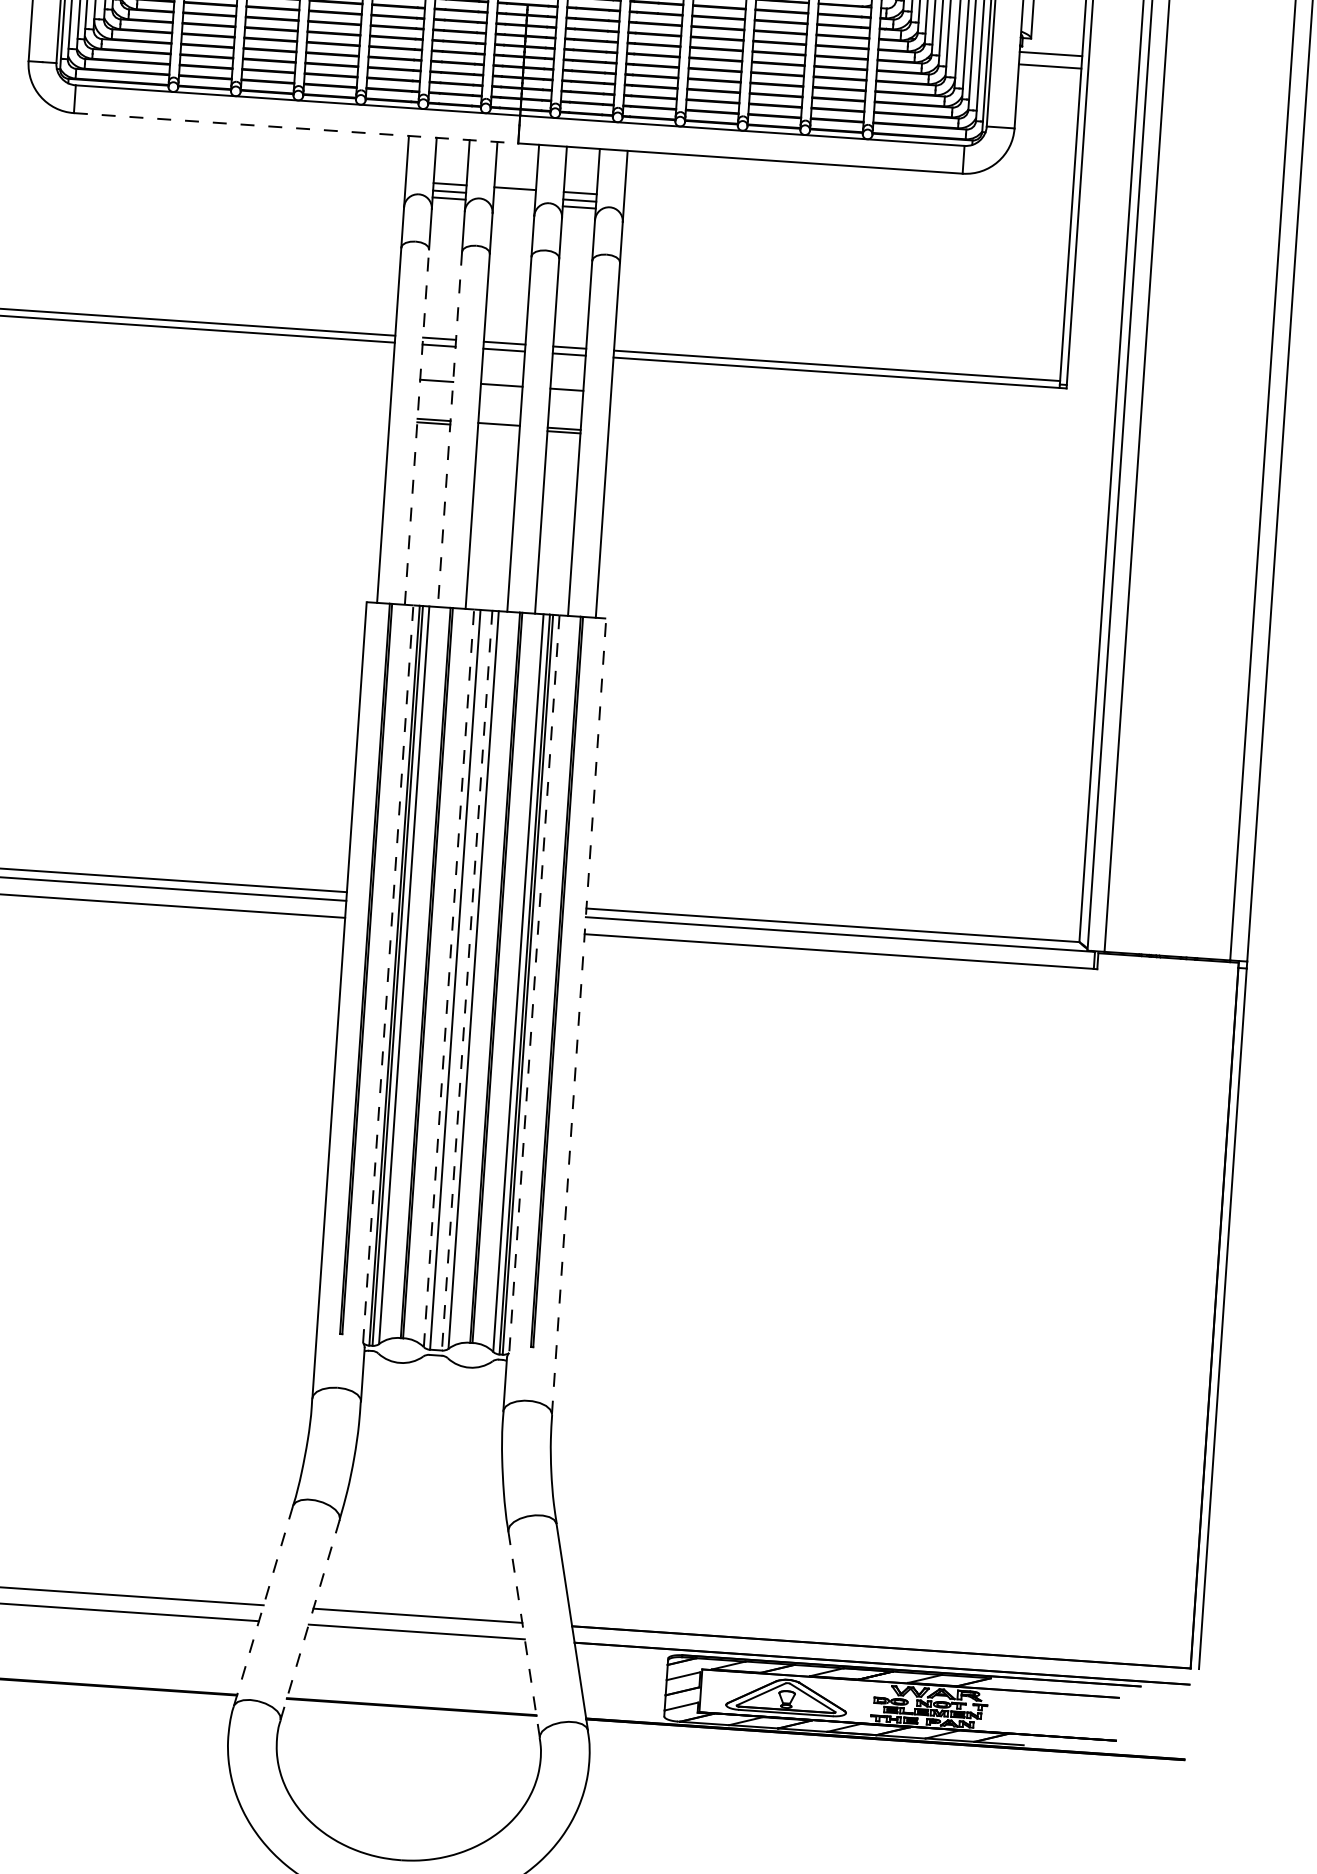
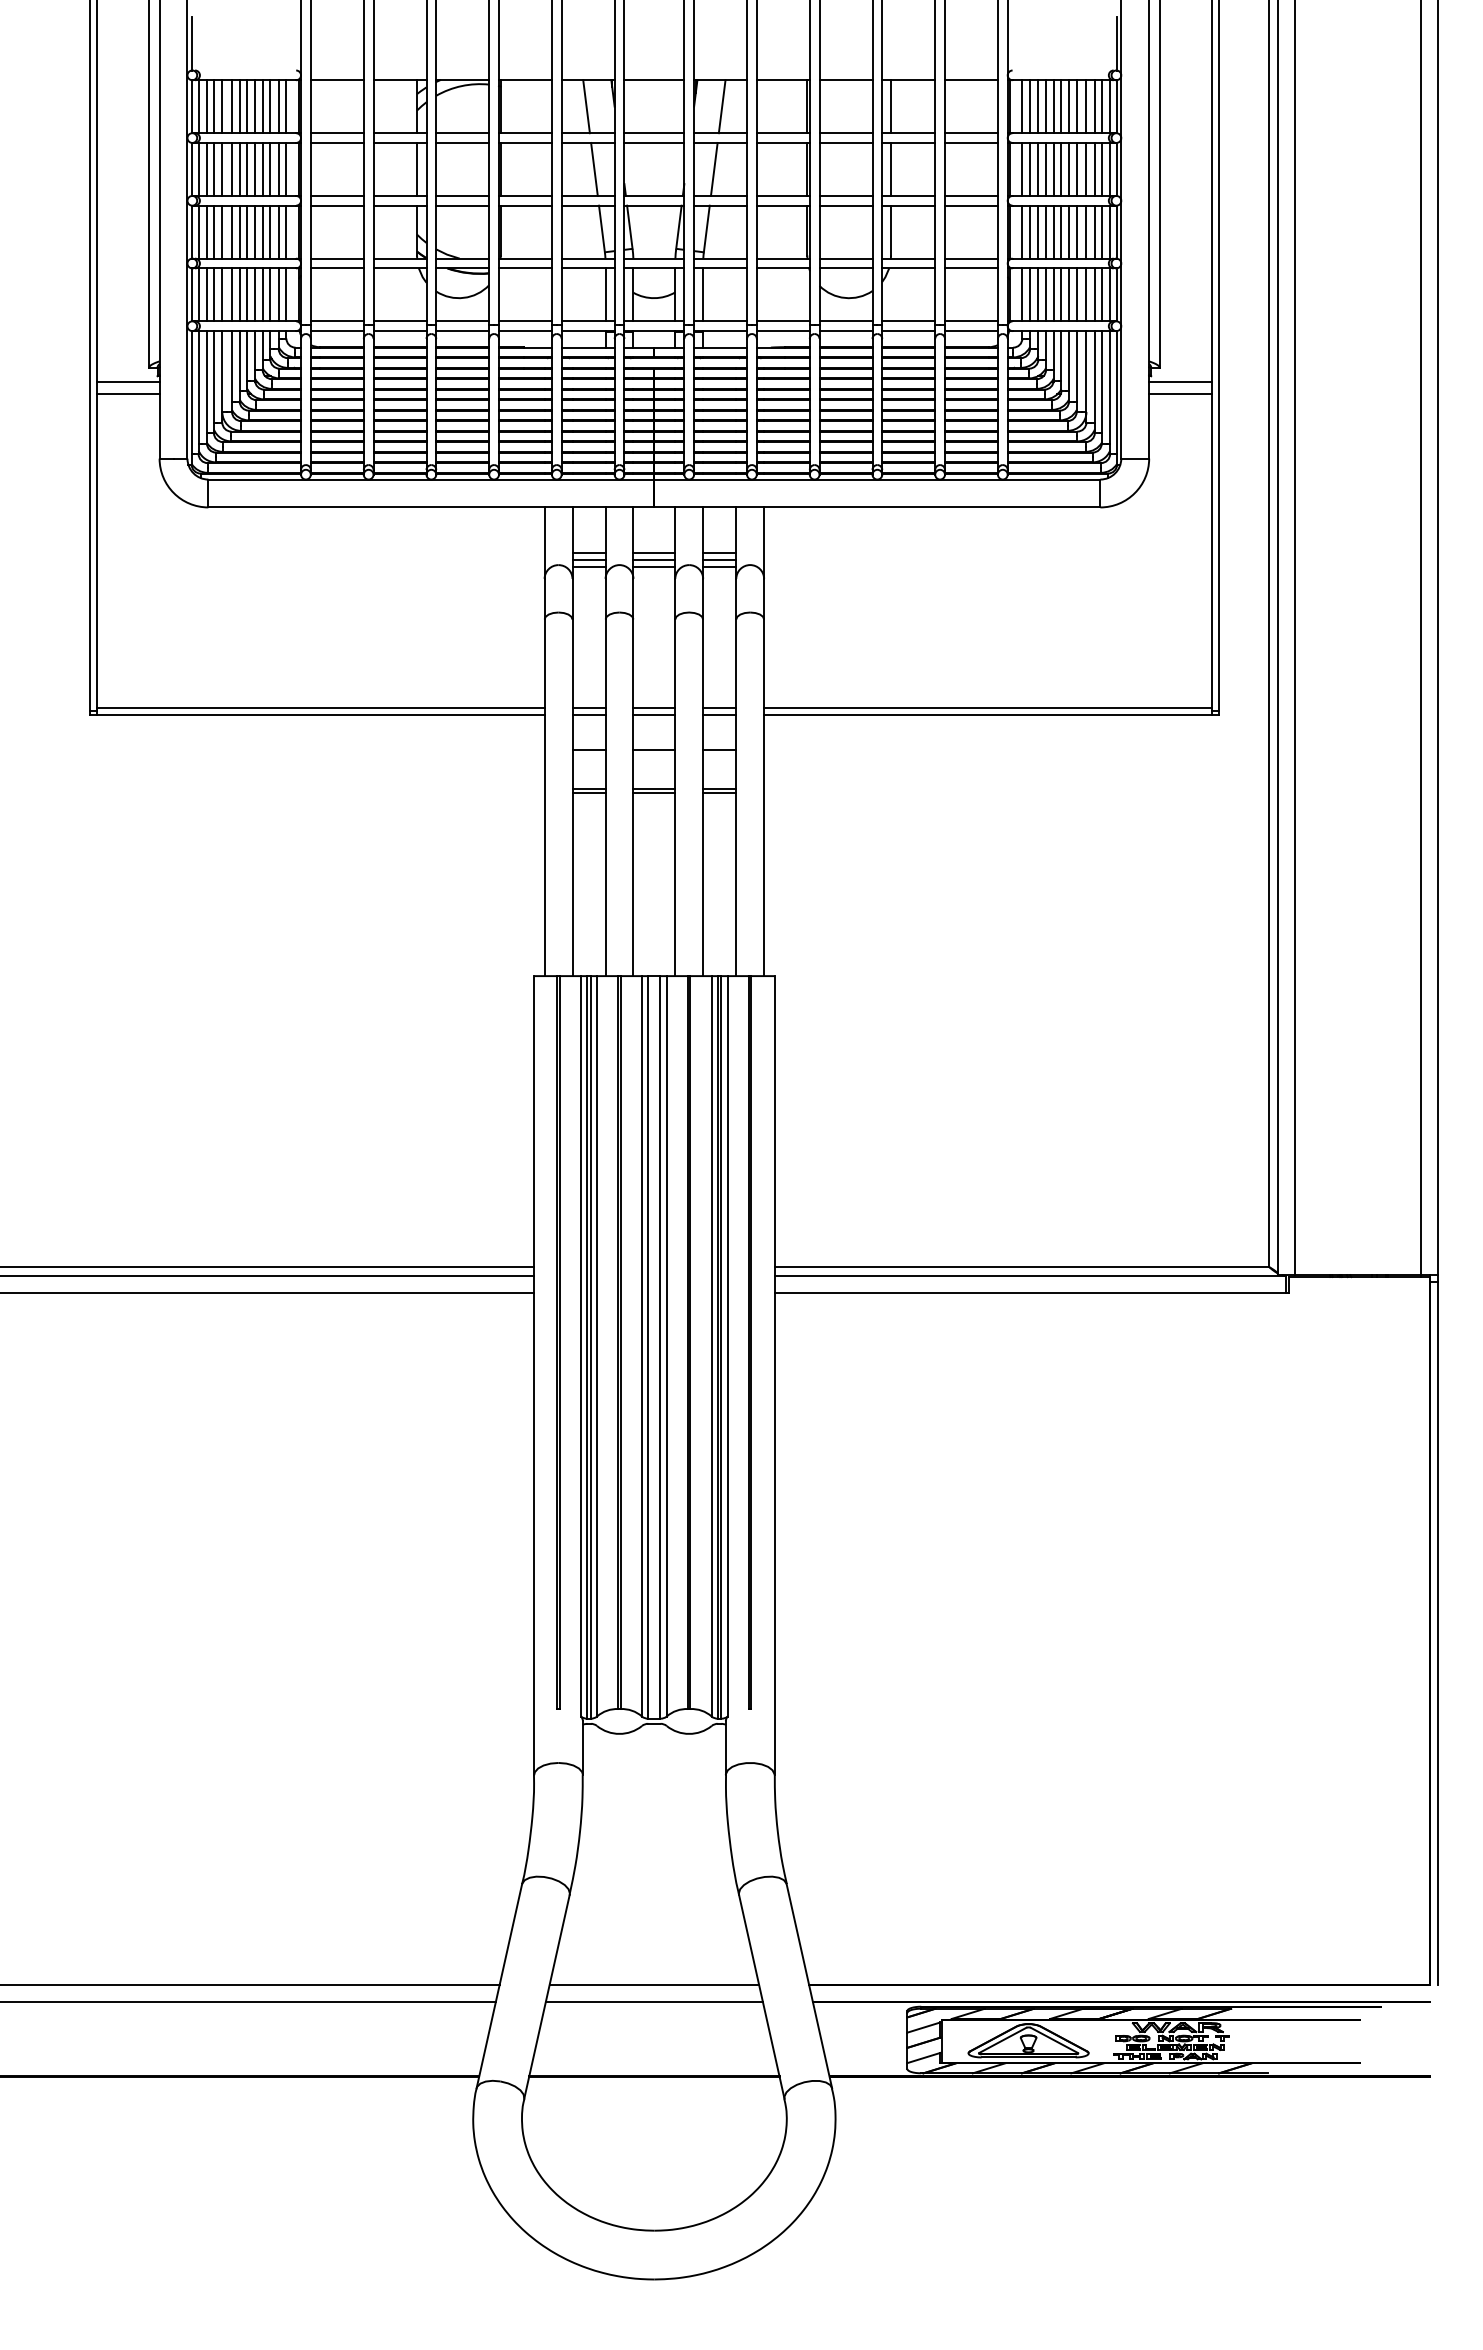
line: (296, 128) -> (431, 507), dashed -> solid
line: (514, 196) -> (654, 560), added
line: (514, 203) -> (654, 567), added
line: (417, 426) -> (572, 797), dashed -> solid
line: (499, 427) -> (654, 792), added
line: (449, 430) -> (605, 798), dashed -> solid
line: (388, 973) -> (581, 1345), dashed -> solid
line: (449, 977) -> (642, 1345), dashed -> solid
line: (467, 980) -> (660, 1347), dashed -> solid
line: (534, 984) -> (727, 1346), dashed -> solid
line: (579, 1016) -> (774, 1375), dashed -> solid
line: (263, 1606) -> (499, 1986), dashed -> solid
line: (310, 1619) -> (547, 1996), dashed -> solid
line: (523, 1634) -> (761, 1996), dashed -> solid

